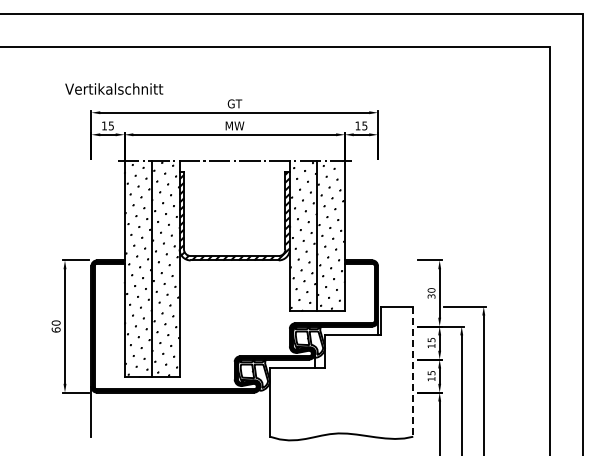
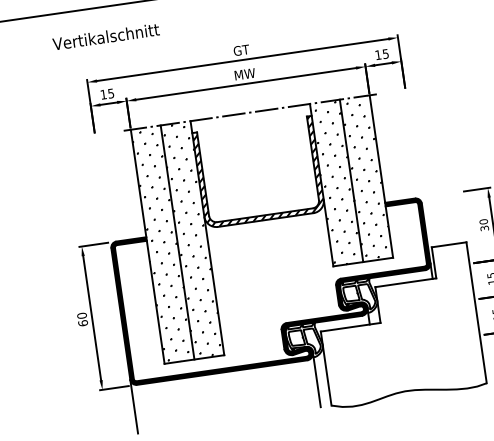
text: (114, 88) -> (106, 36), moved
line: (413, 372) -> (476, 313), dashed -> solid
line: (260, 411) -> (317, 379), added

